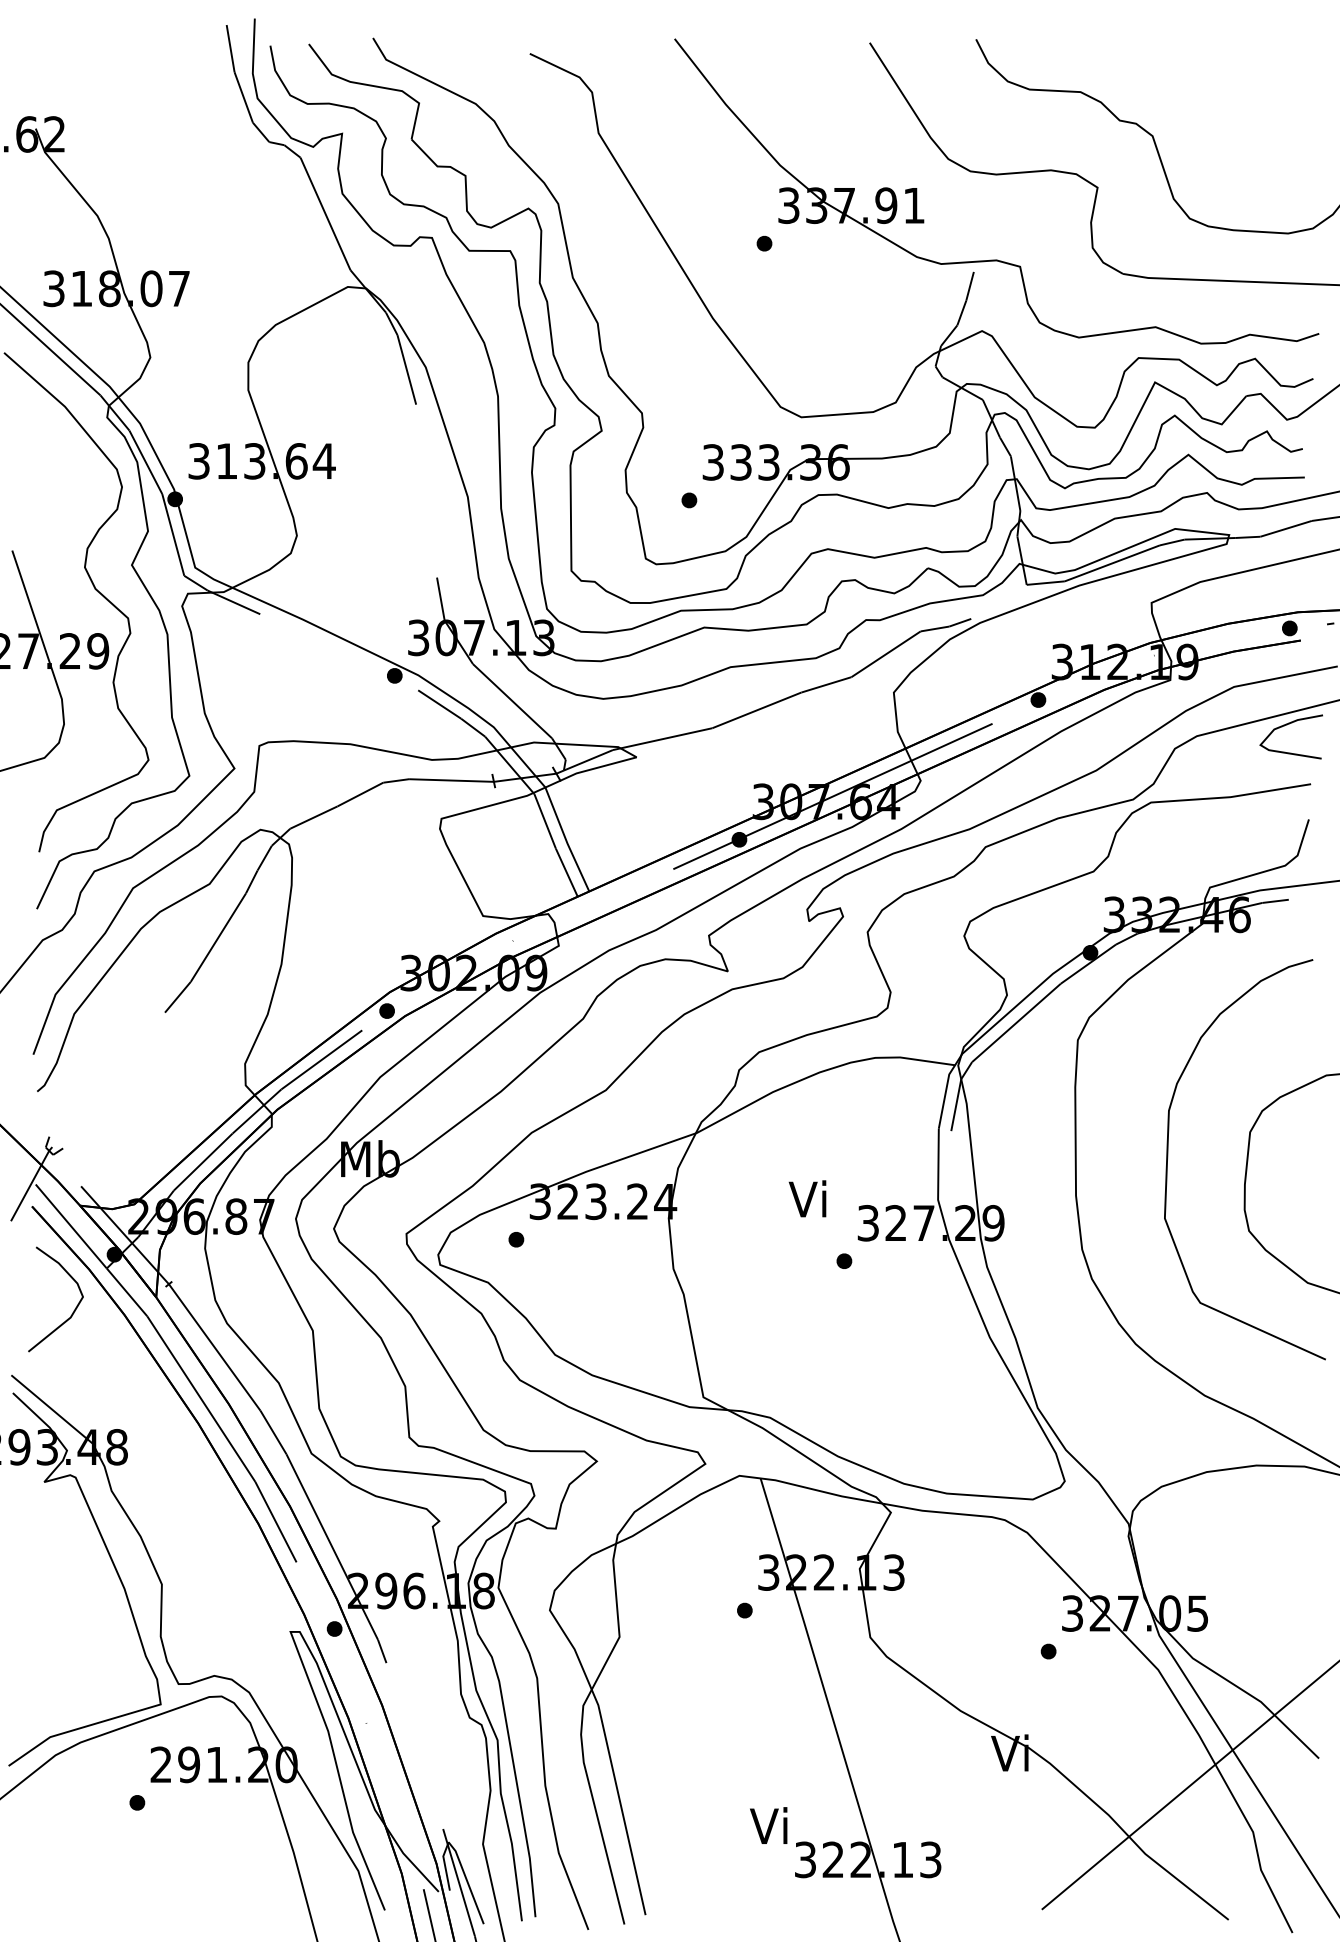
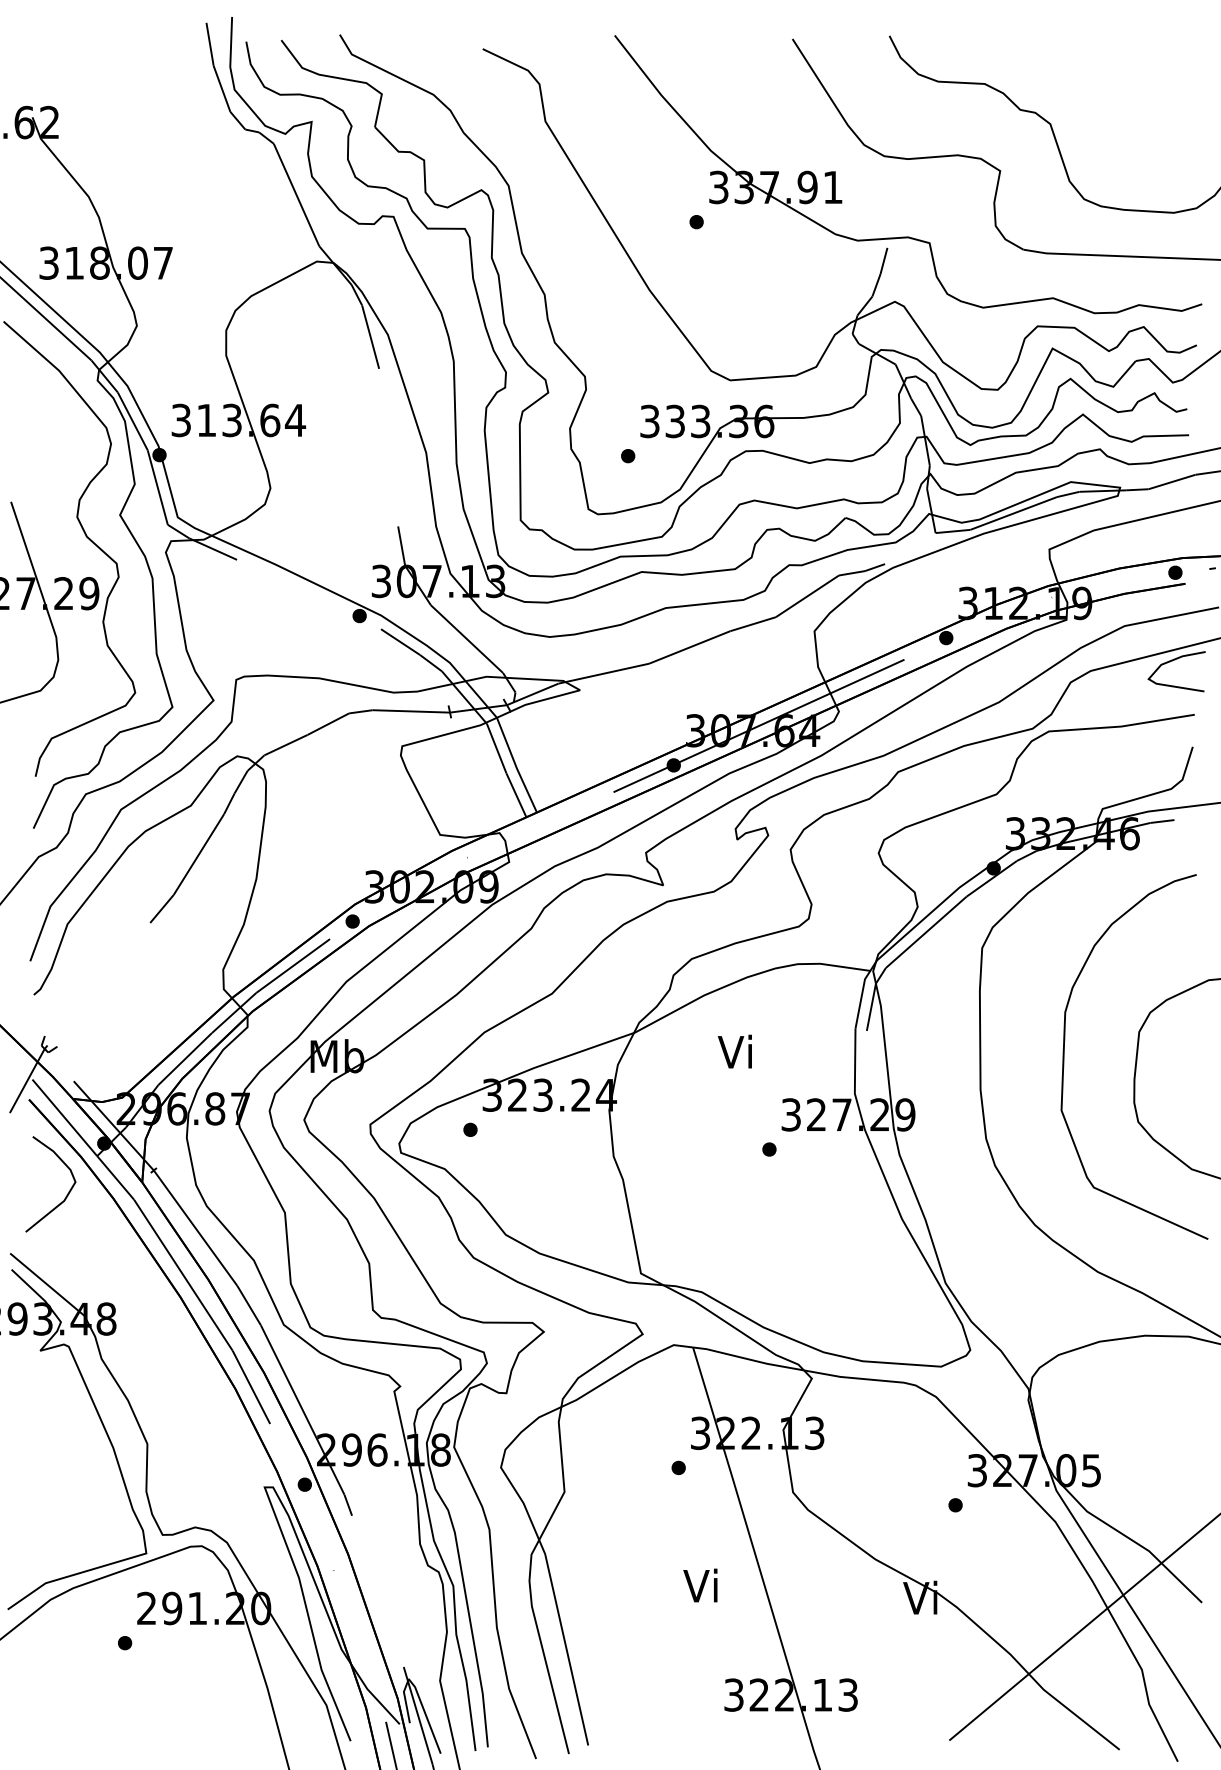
text: (807, 1198) -> (734, 1051), moved
text: (768, 1825) -> (700, 1585), moved

